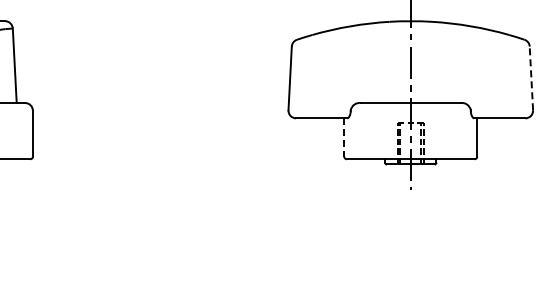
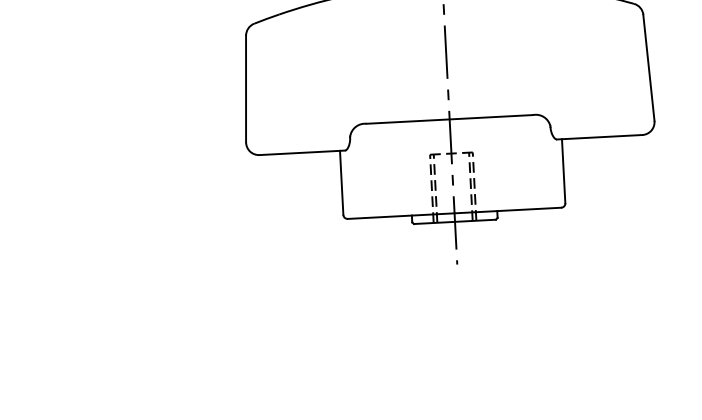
line: (531, 78) -> (649, 67), dashed -> solid
line: (344, 138) -> (342, 184), dashed -> solid

